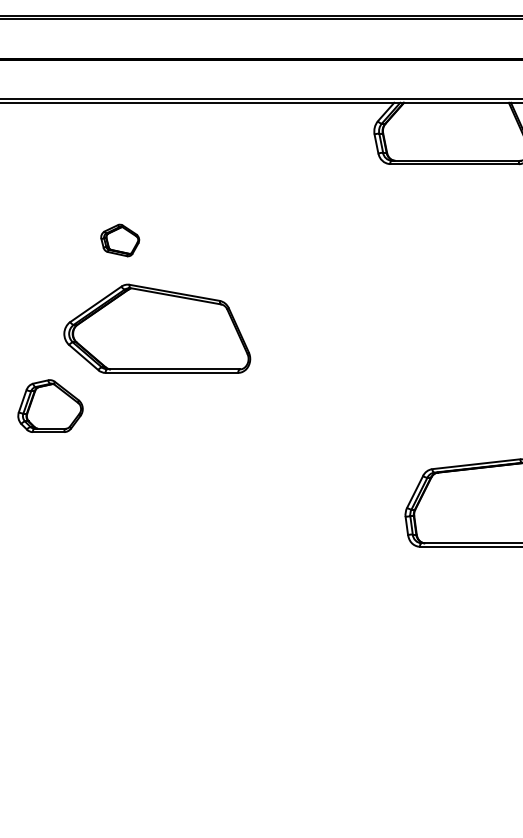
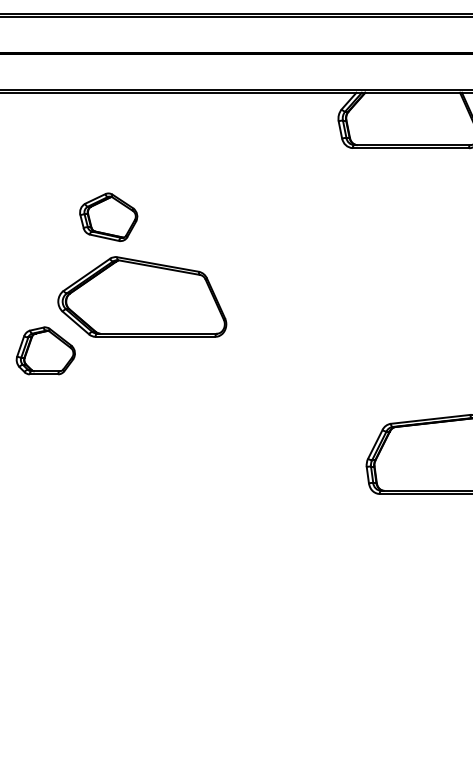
part: (119, 239) -> (108, 216), size x1.67
part: (50, 405) -> (45, 350), moved

